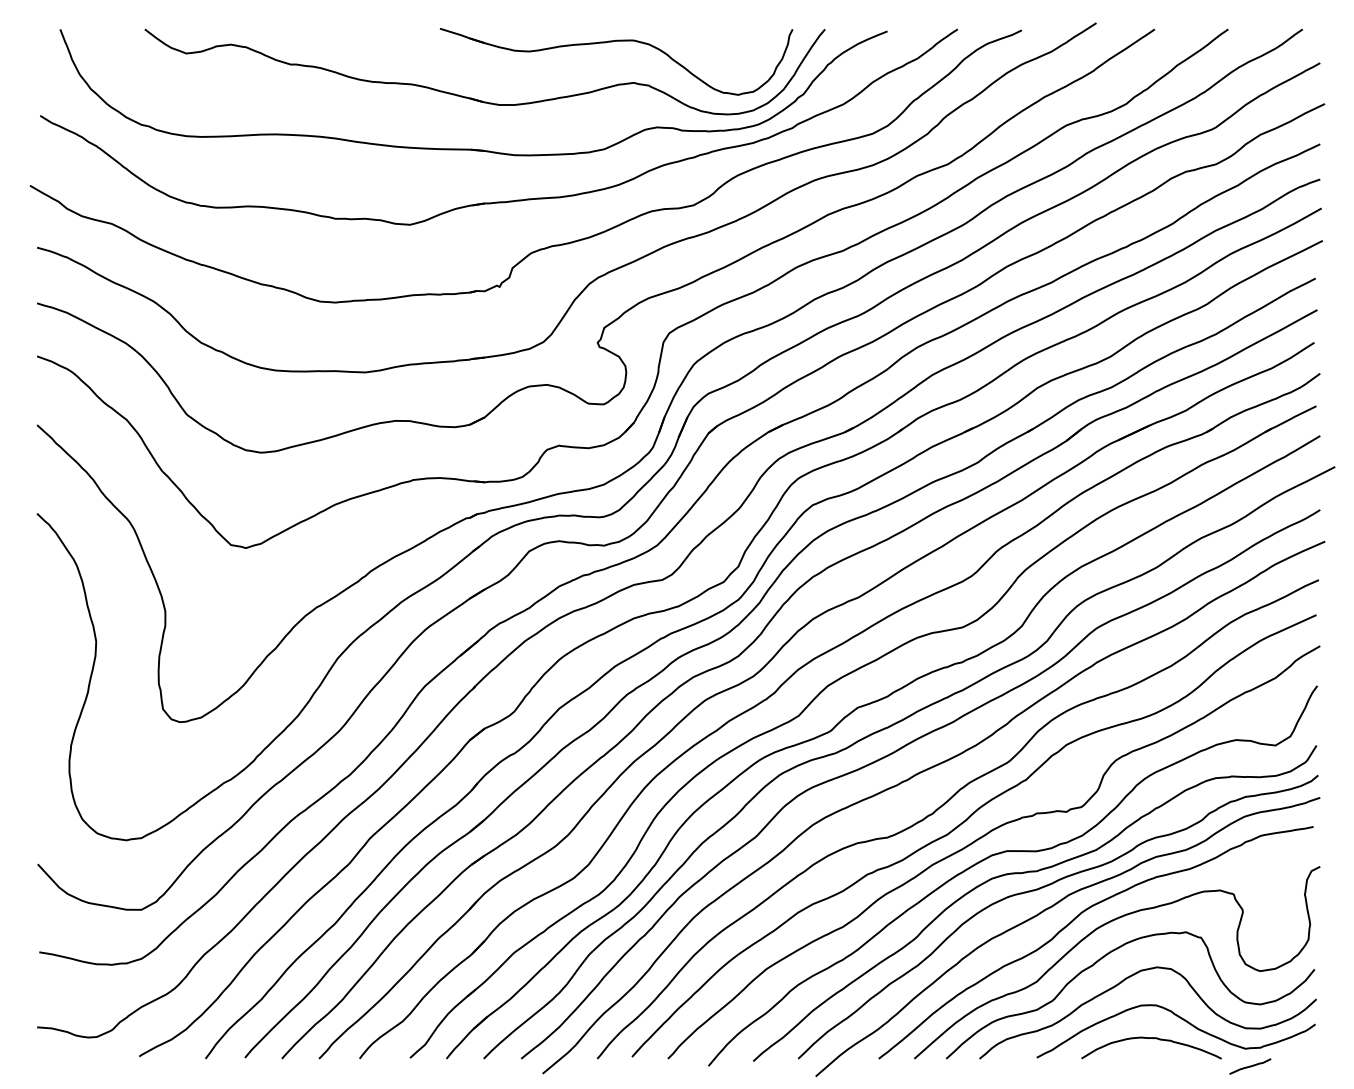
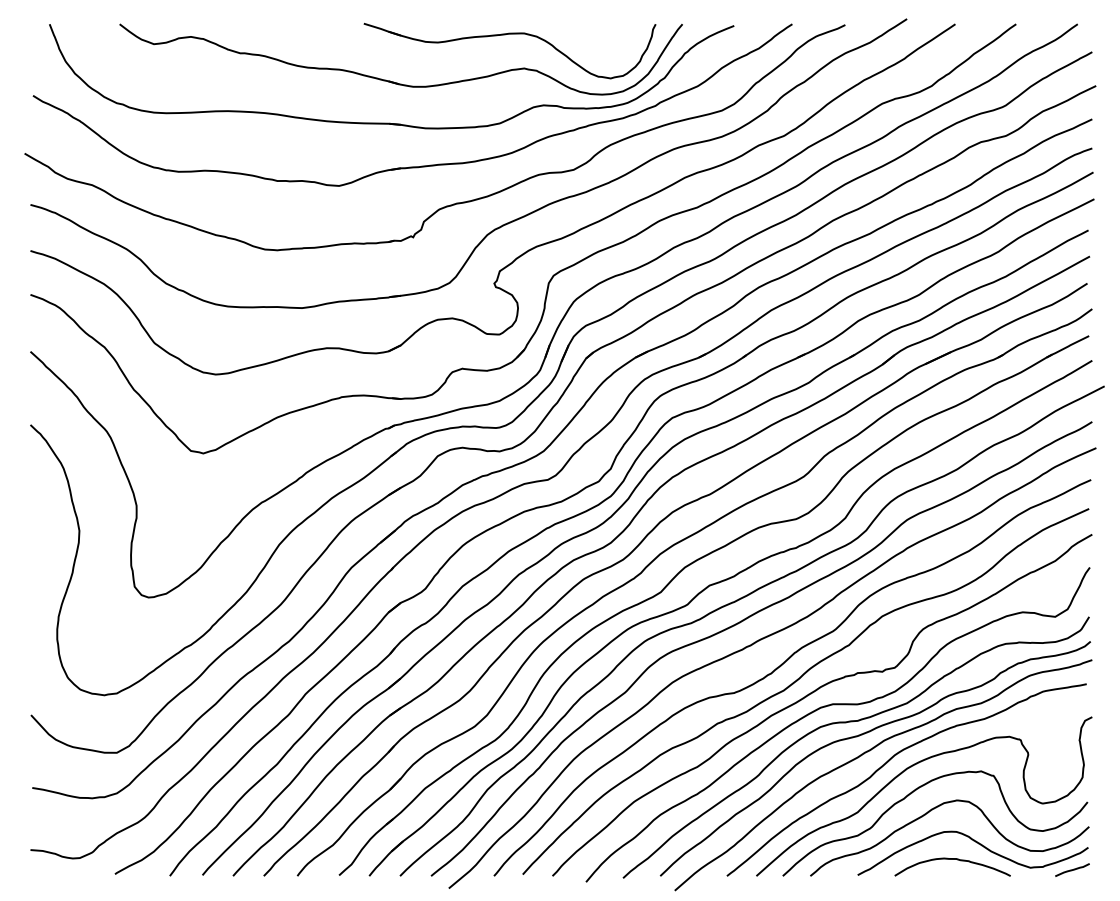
line: (1250, 1066) -> (1072, 870), moved

